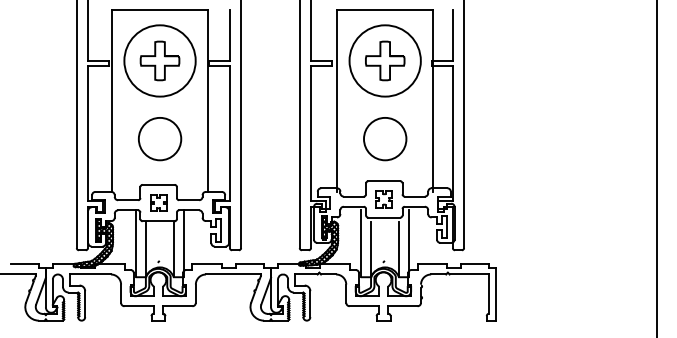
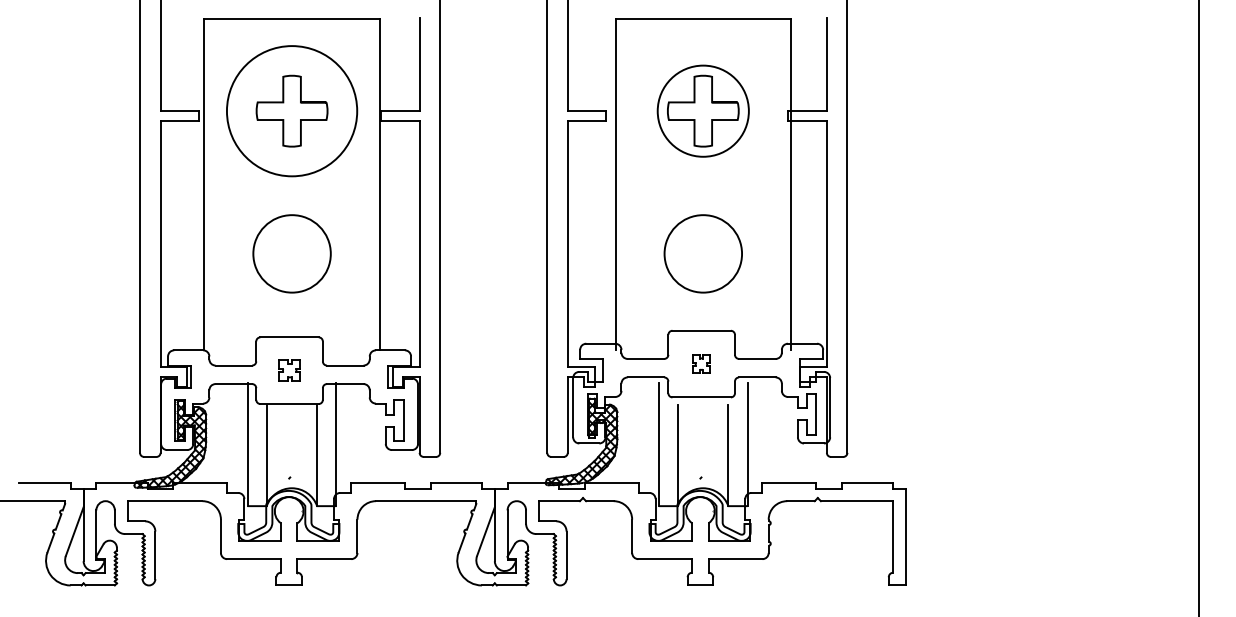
circle: (384, 60) -> (702, 110), size x0.7
part: (383, 199) -> (700, 364), size x0.6
part: (158, 202) -> (289, 369), size x0.7

